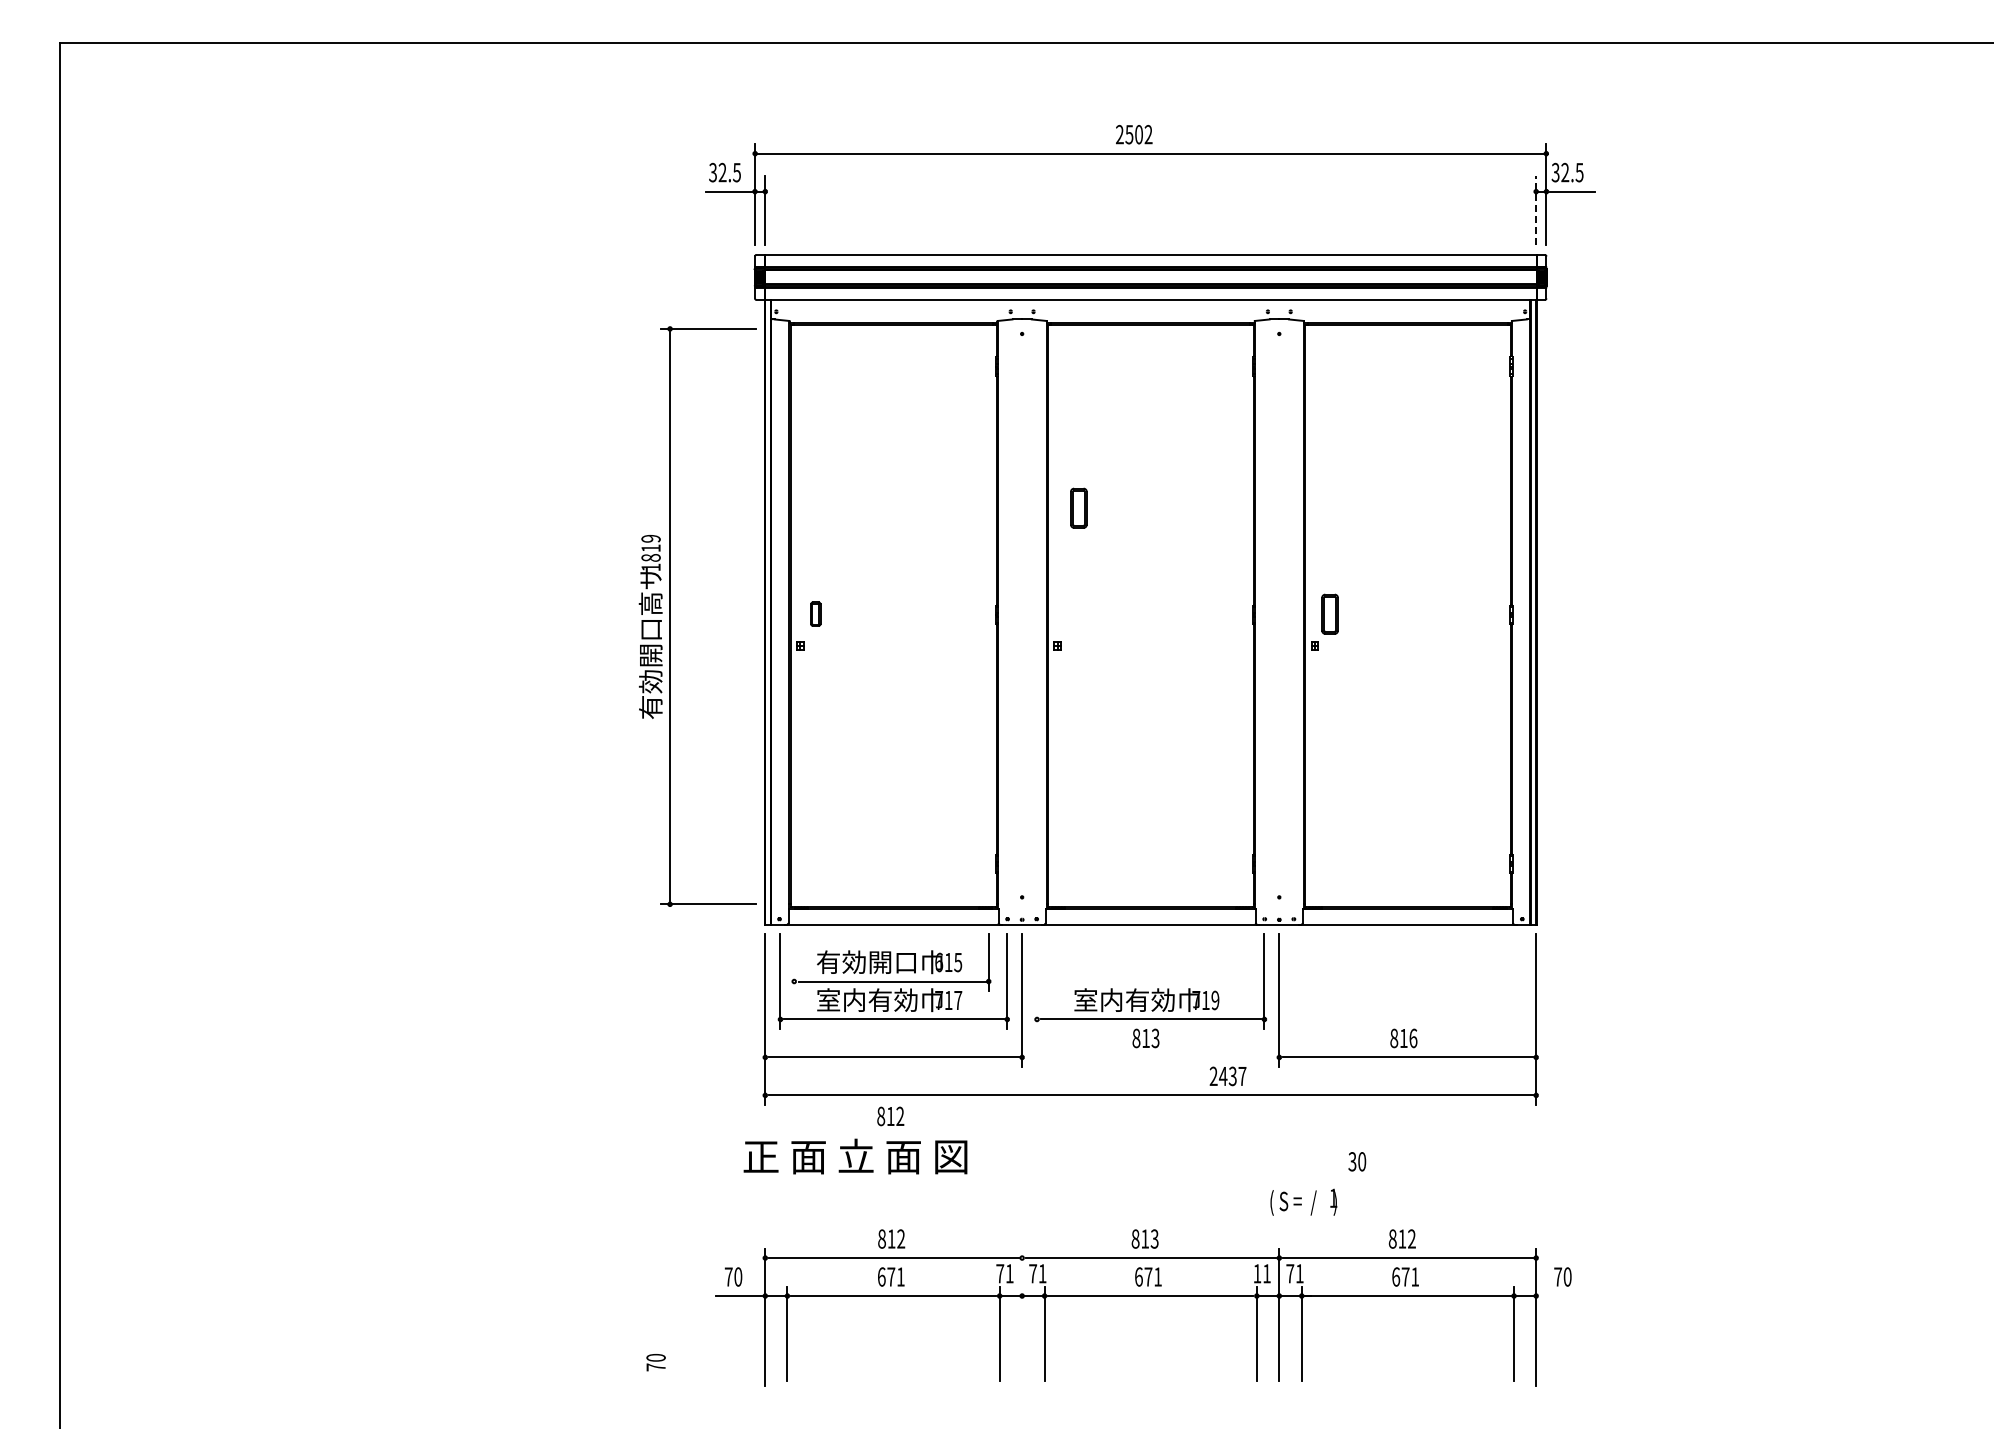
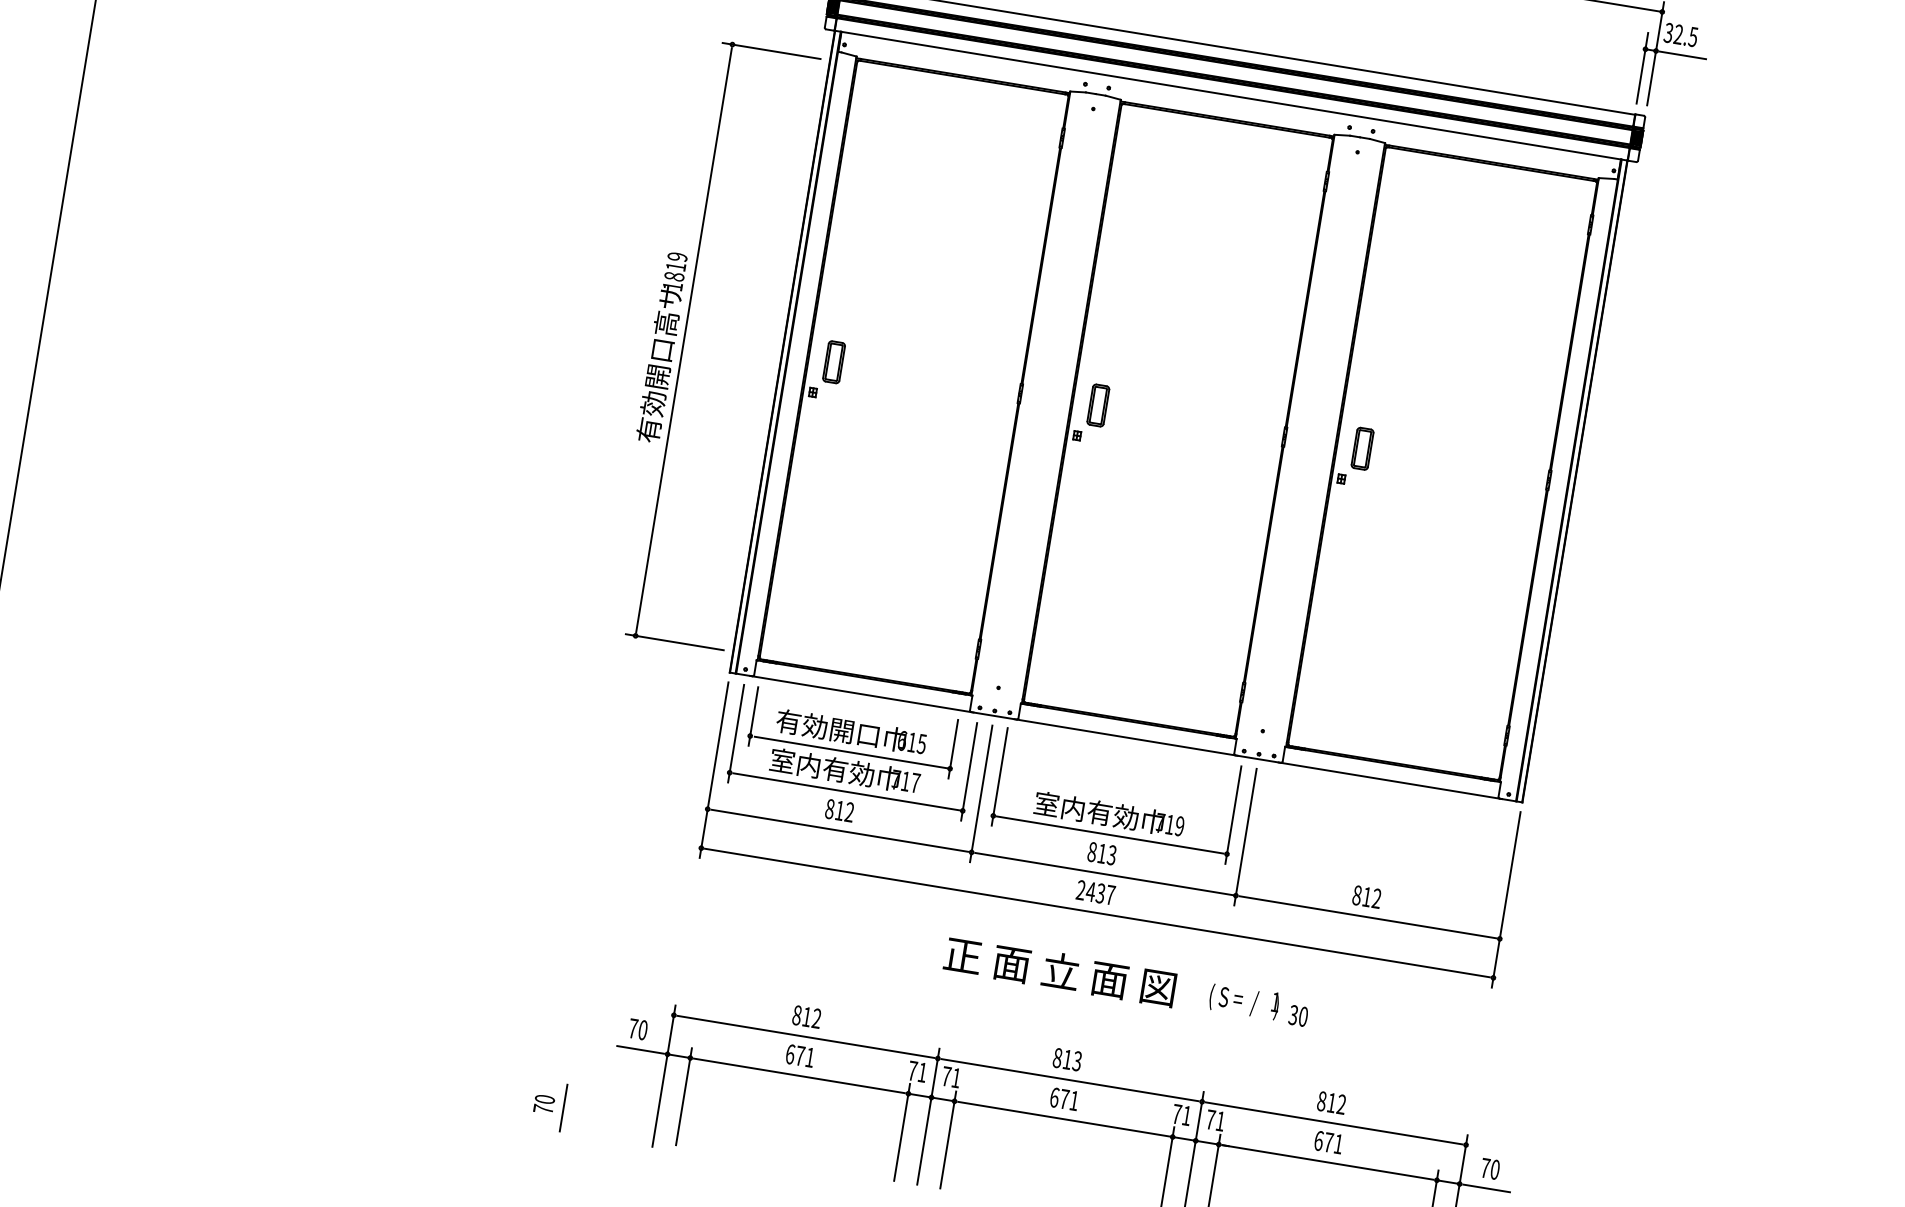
line: (1536, 209) -> (1642, 67), dashed -> solid
part: (1078, 507) -> (1098, 404), moved
part: (815, 613) -> (834, 361), size x1.67
line: (794, 962) -> (753, 716), added
line: (1037, 981) -> (1000, 776), added
text: (1413, 1038) -> (1376, 898), 816 -> 812
line: (1150, 1057) -> (1103, 874), added
text: (1227, 1076) -> (1095, 892), moved
text: (890, 1116) -> (839, 810), moved
text: (855, 1156) -> (1060, 971), moved
text: (1303, 1201) -> (1244, 1000), moved
text: (1257, 1273) -> (1177, 1113), 11 -> 71
line: (1562, 1296) -> (1486, 1188), added
line: (1022, 1314) -> (928, 1116), added
line: (675, 1362) -> (564, 1107), added

